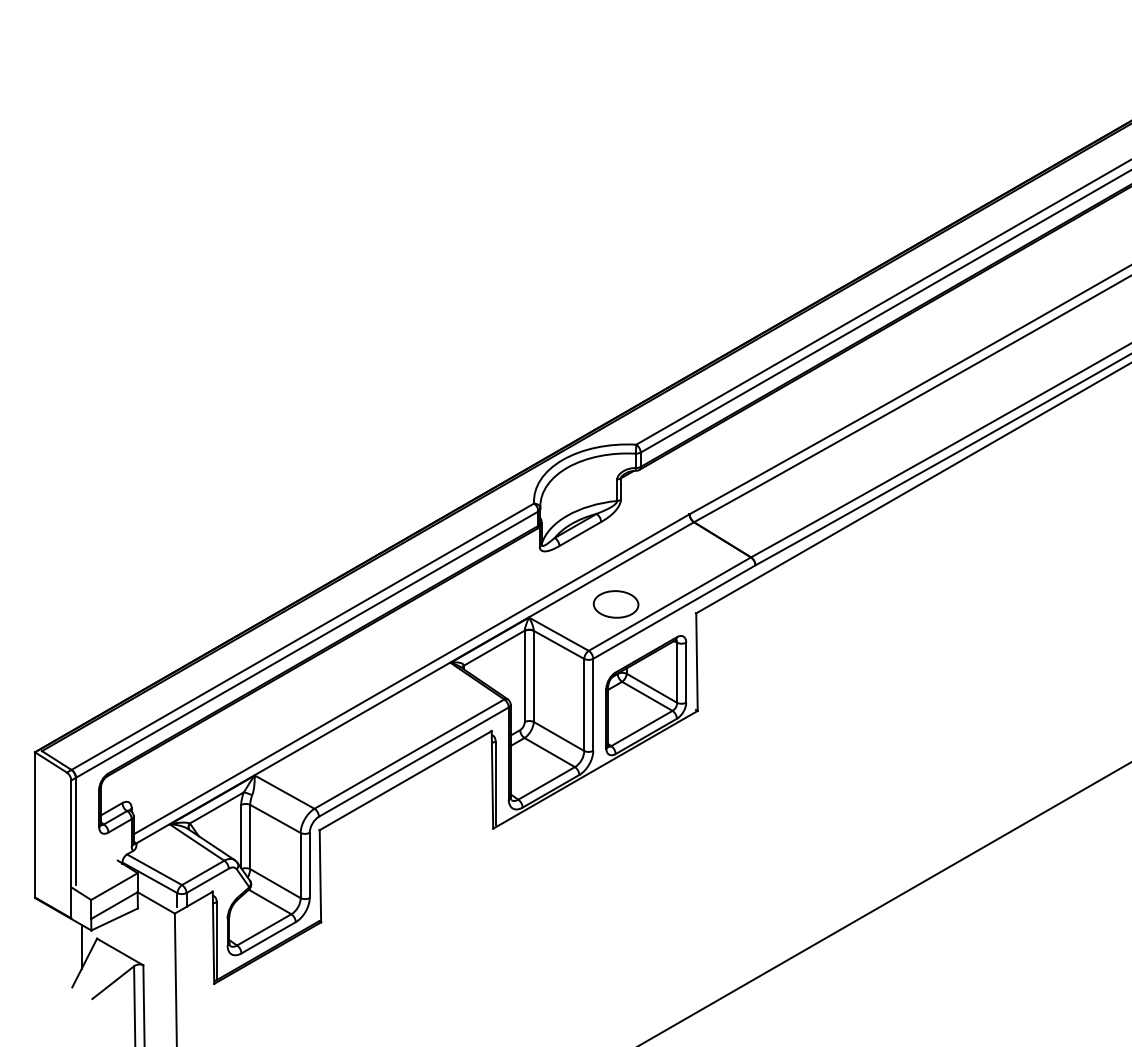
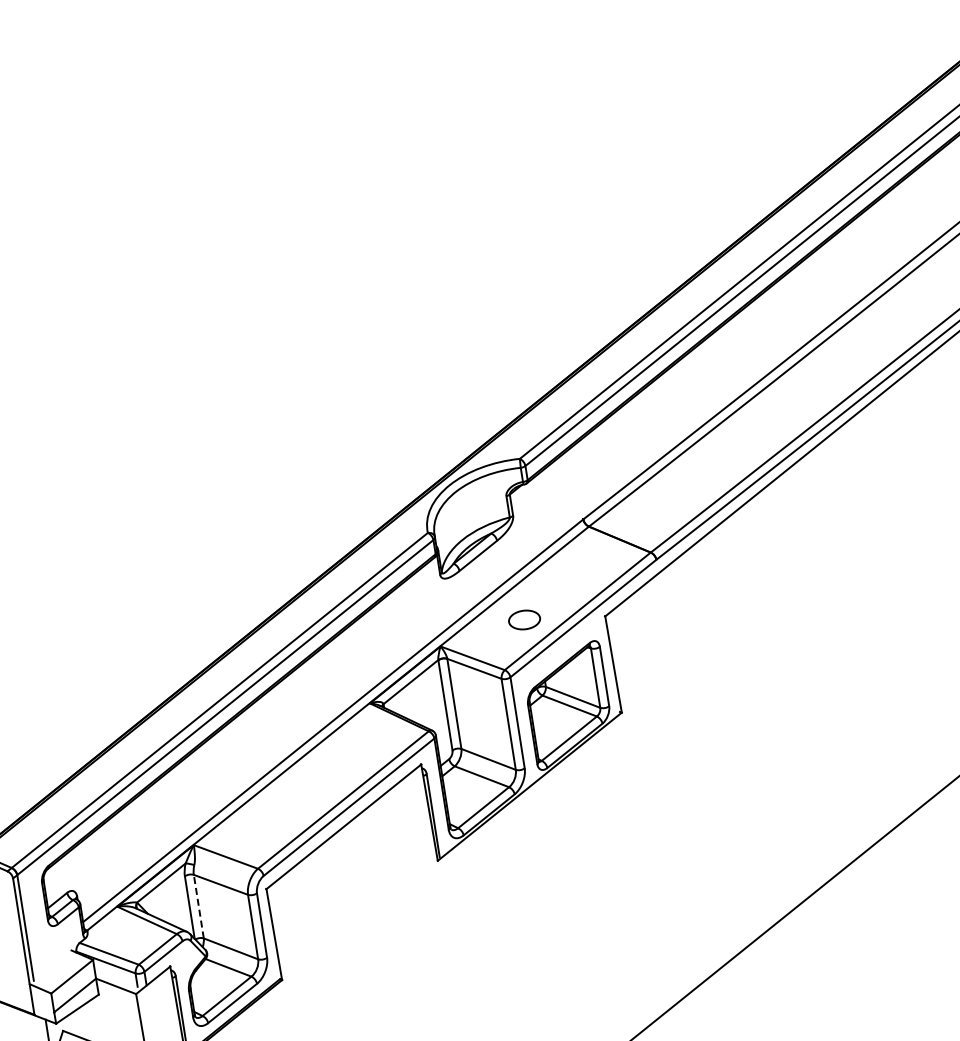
part: (615, 604) -> (524, 620), size x0.7
line: (250, 836) -> (198, 906), solid -> dashed

